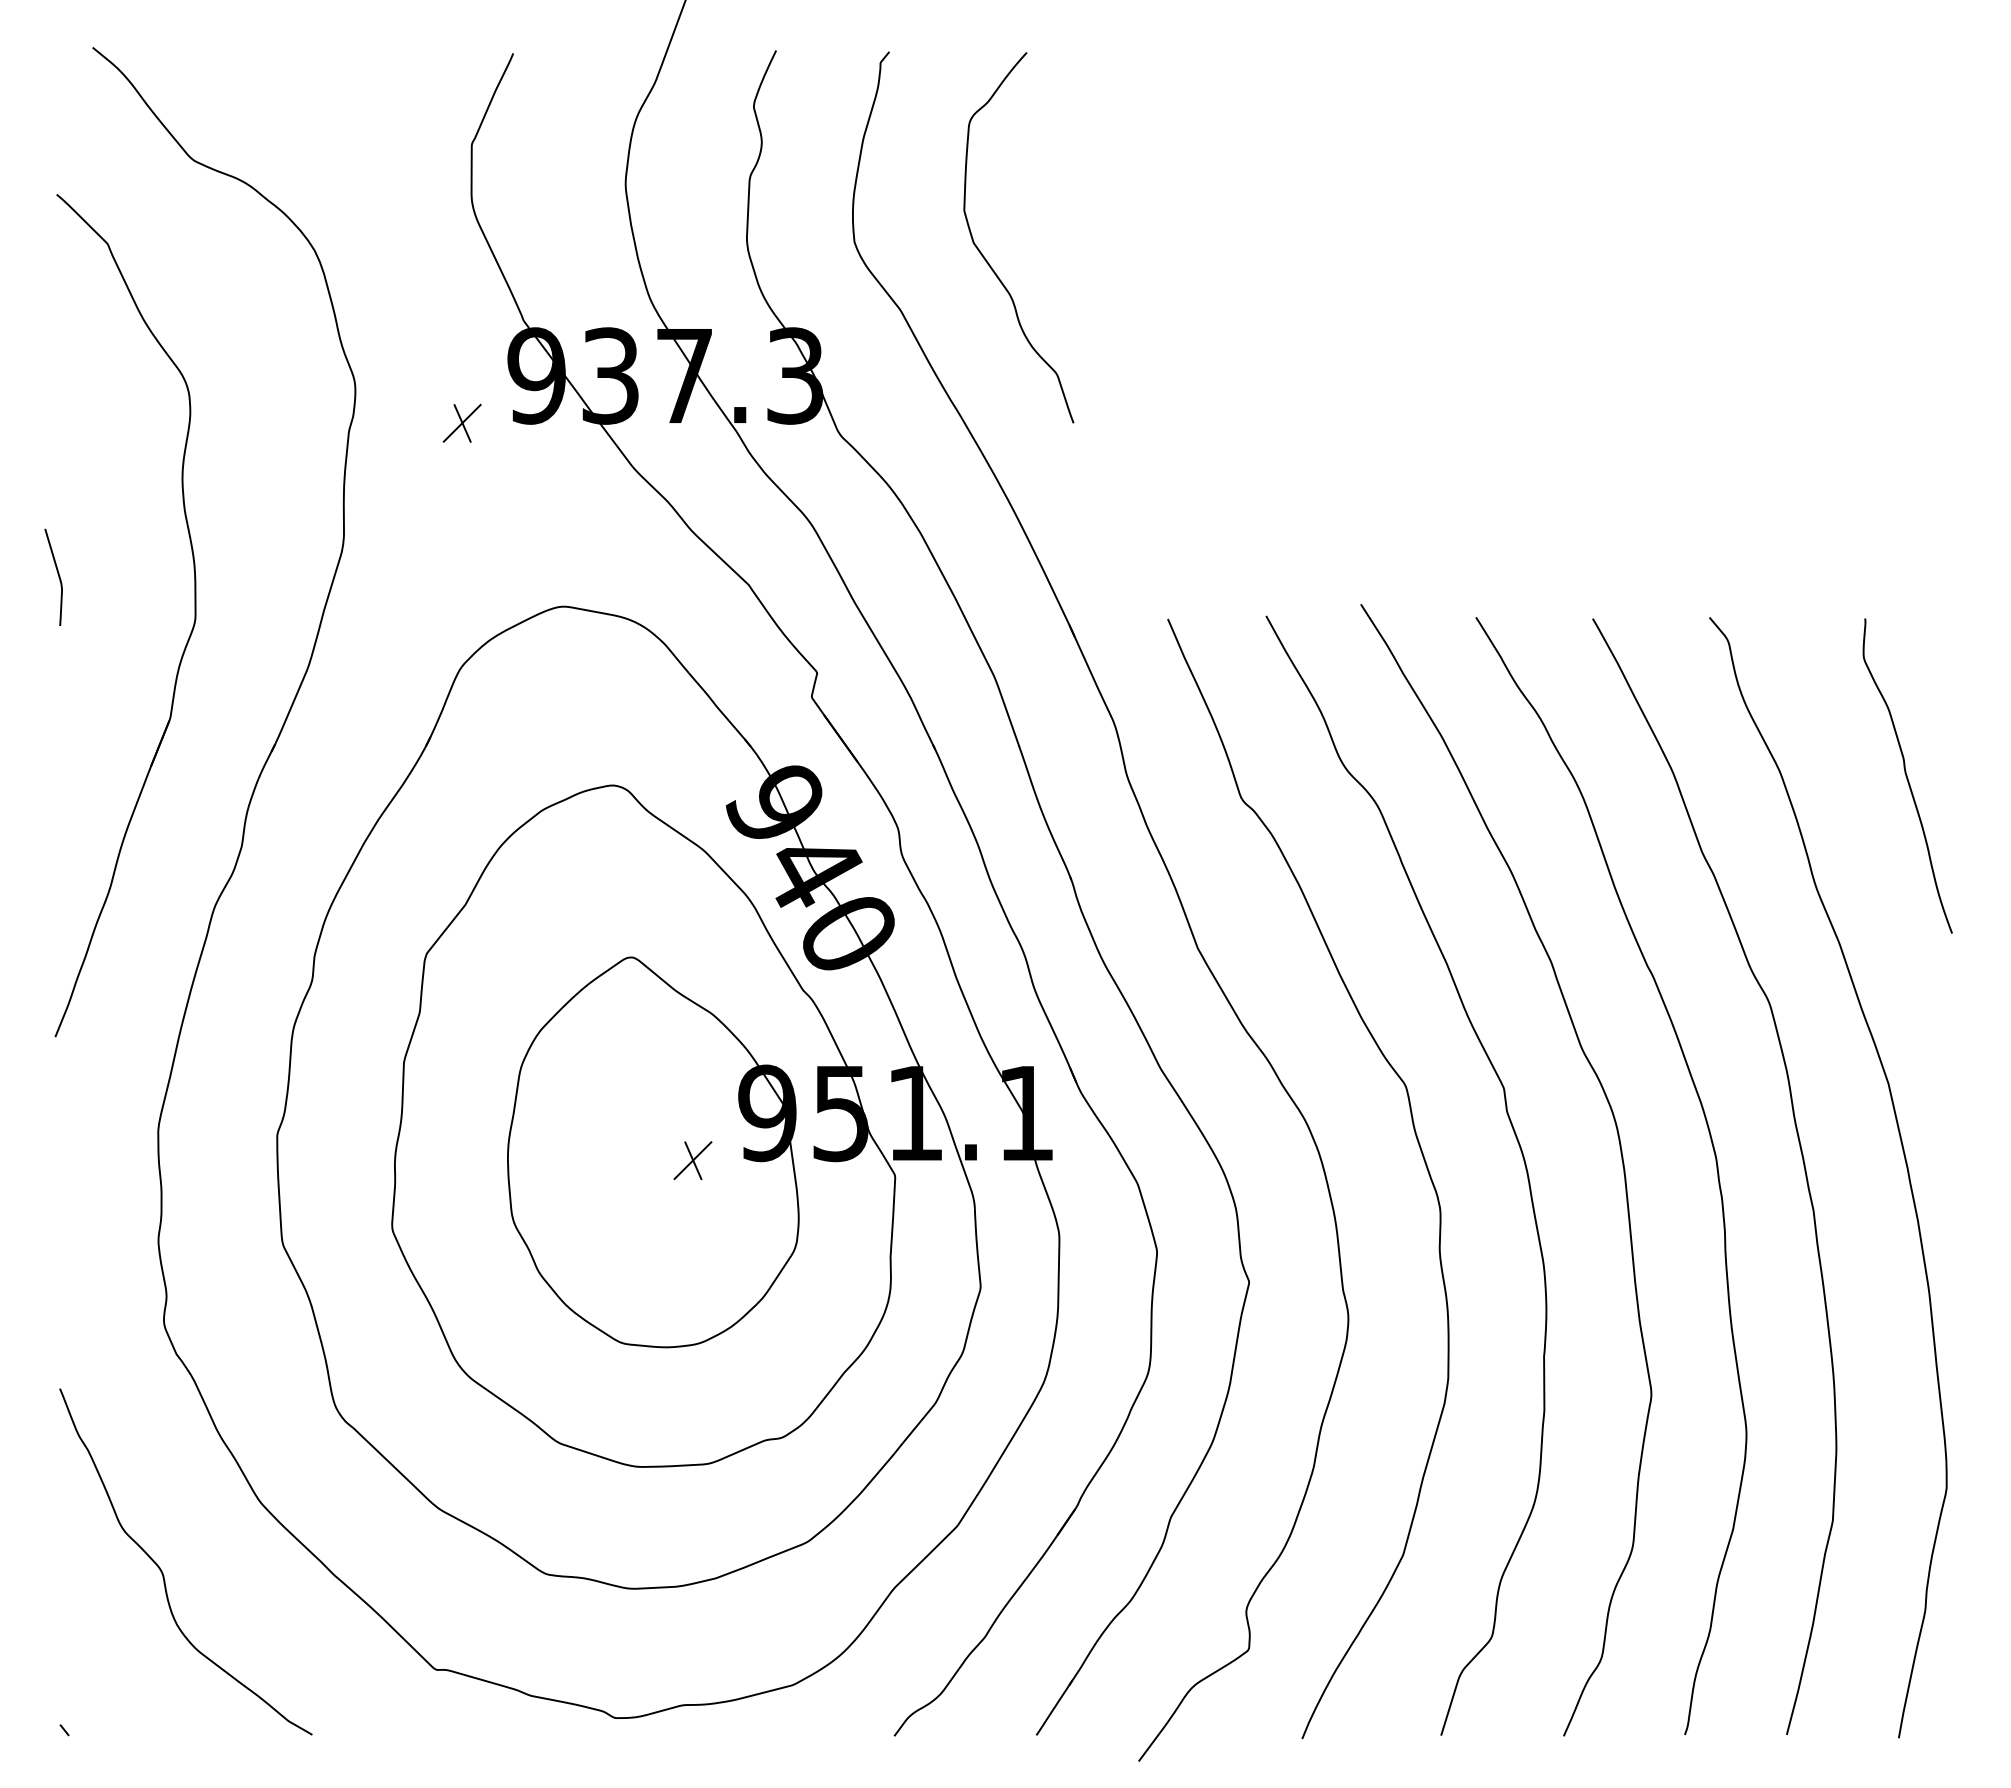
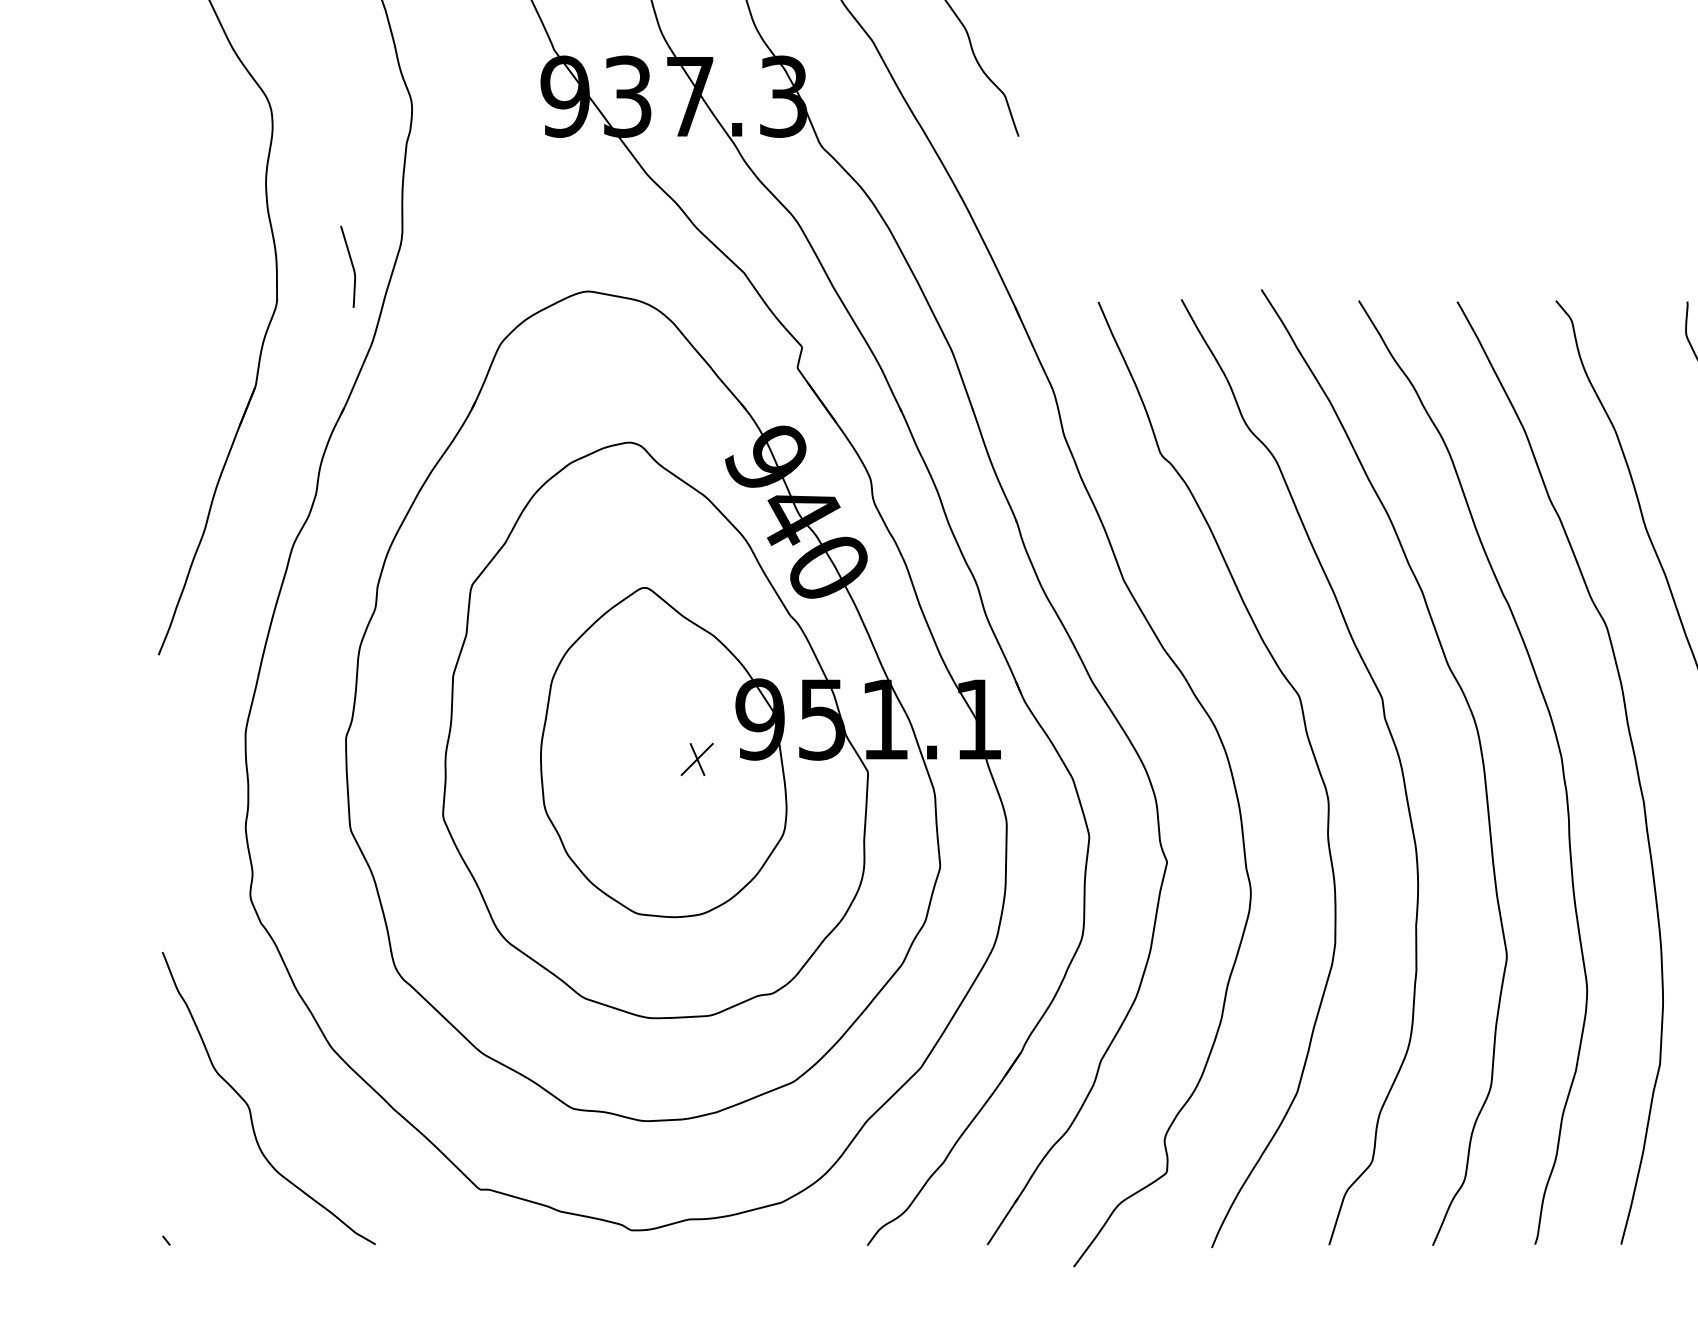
part: (461, 422) -> (501, 135), removed
curve: (57, 574) -> (351, 264), moved

